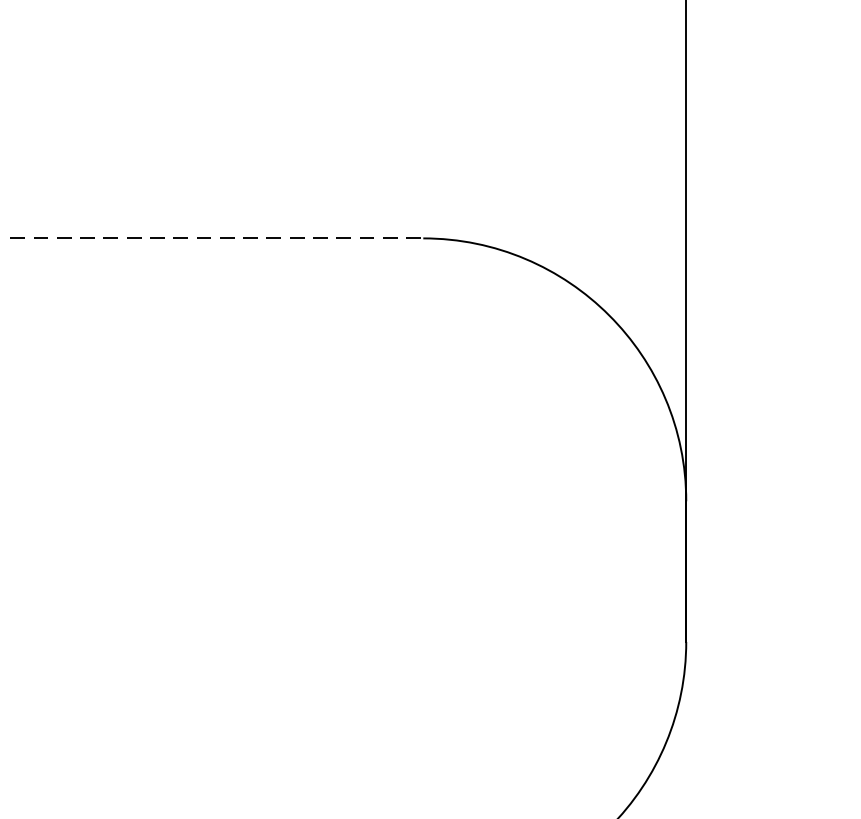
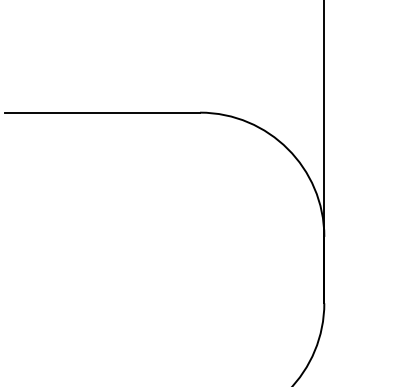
line: (216, 238) -> (102, 112), dashed -> solid

